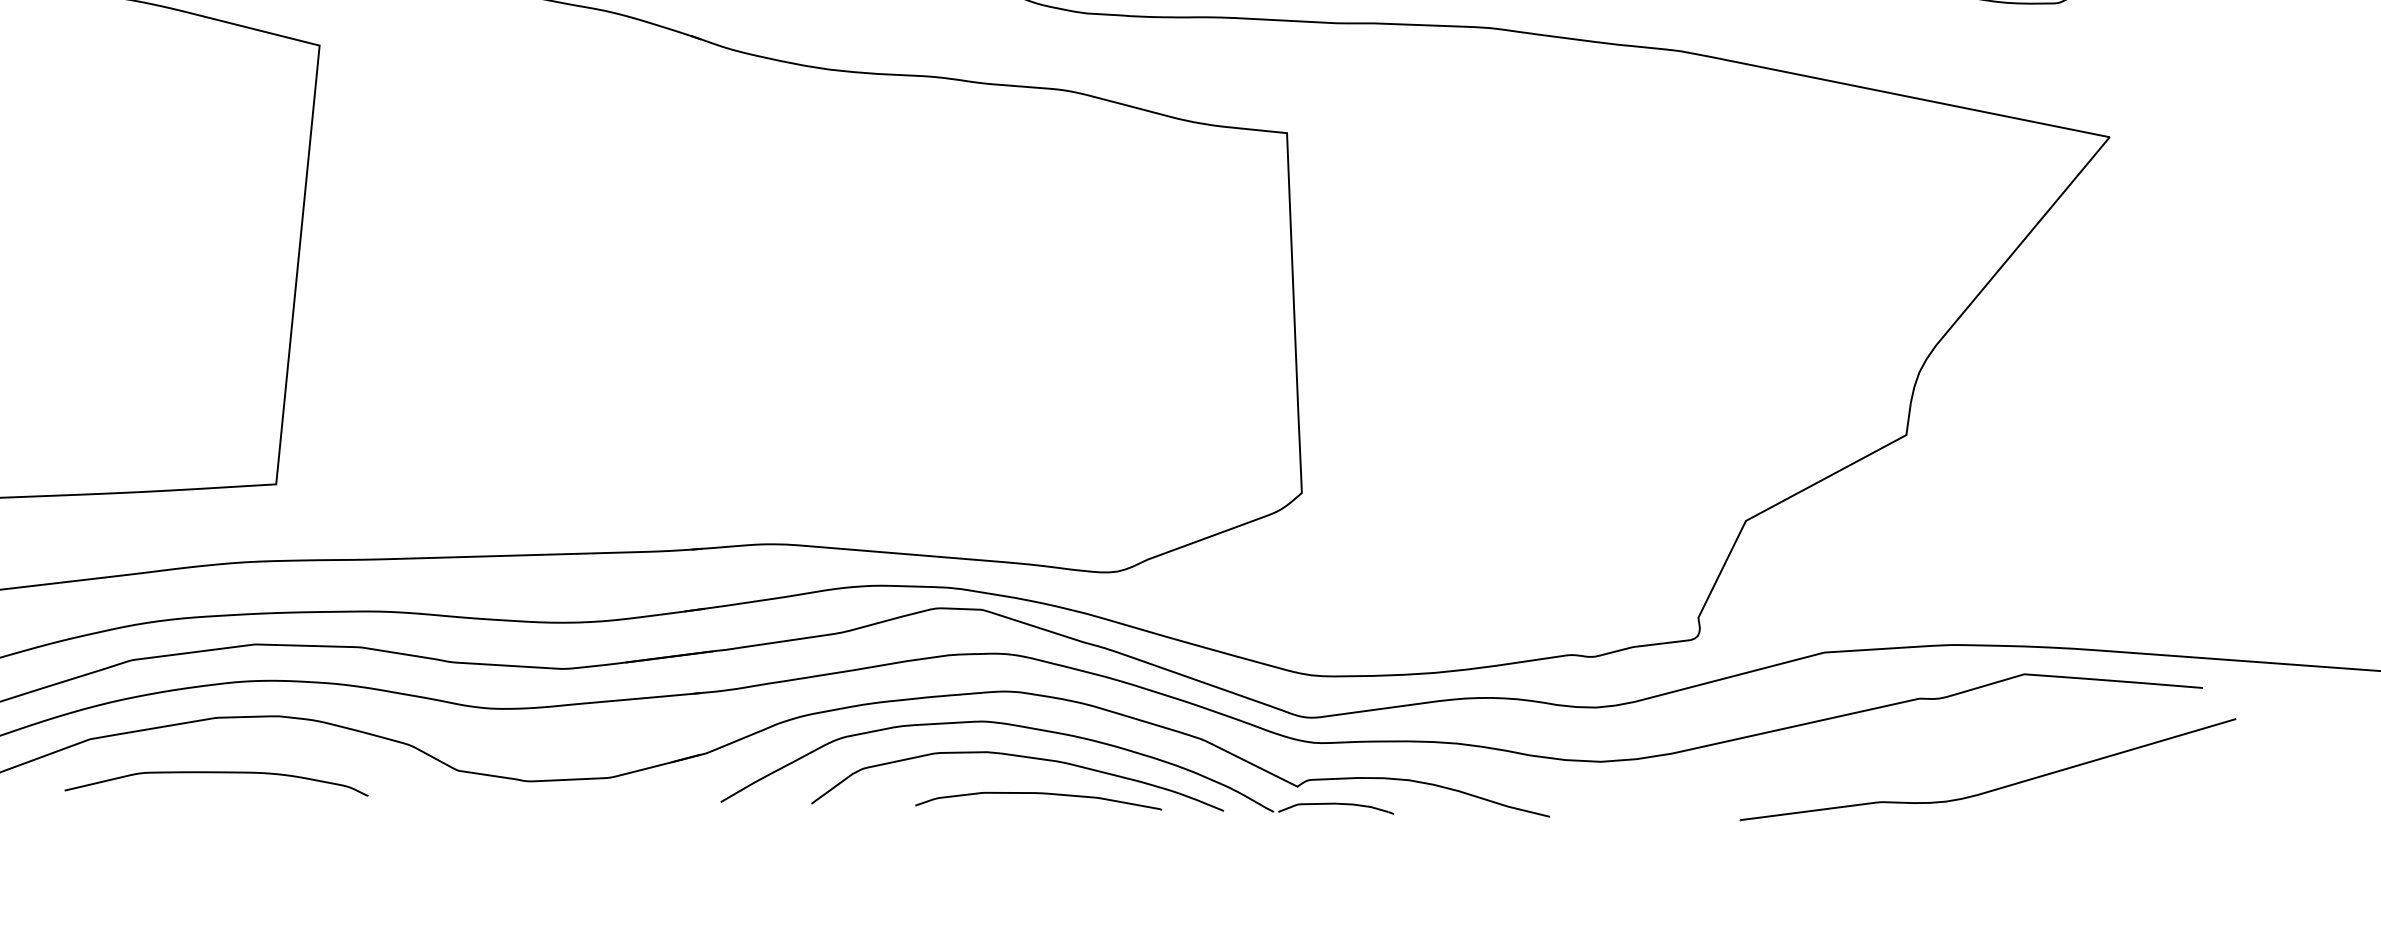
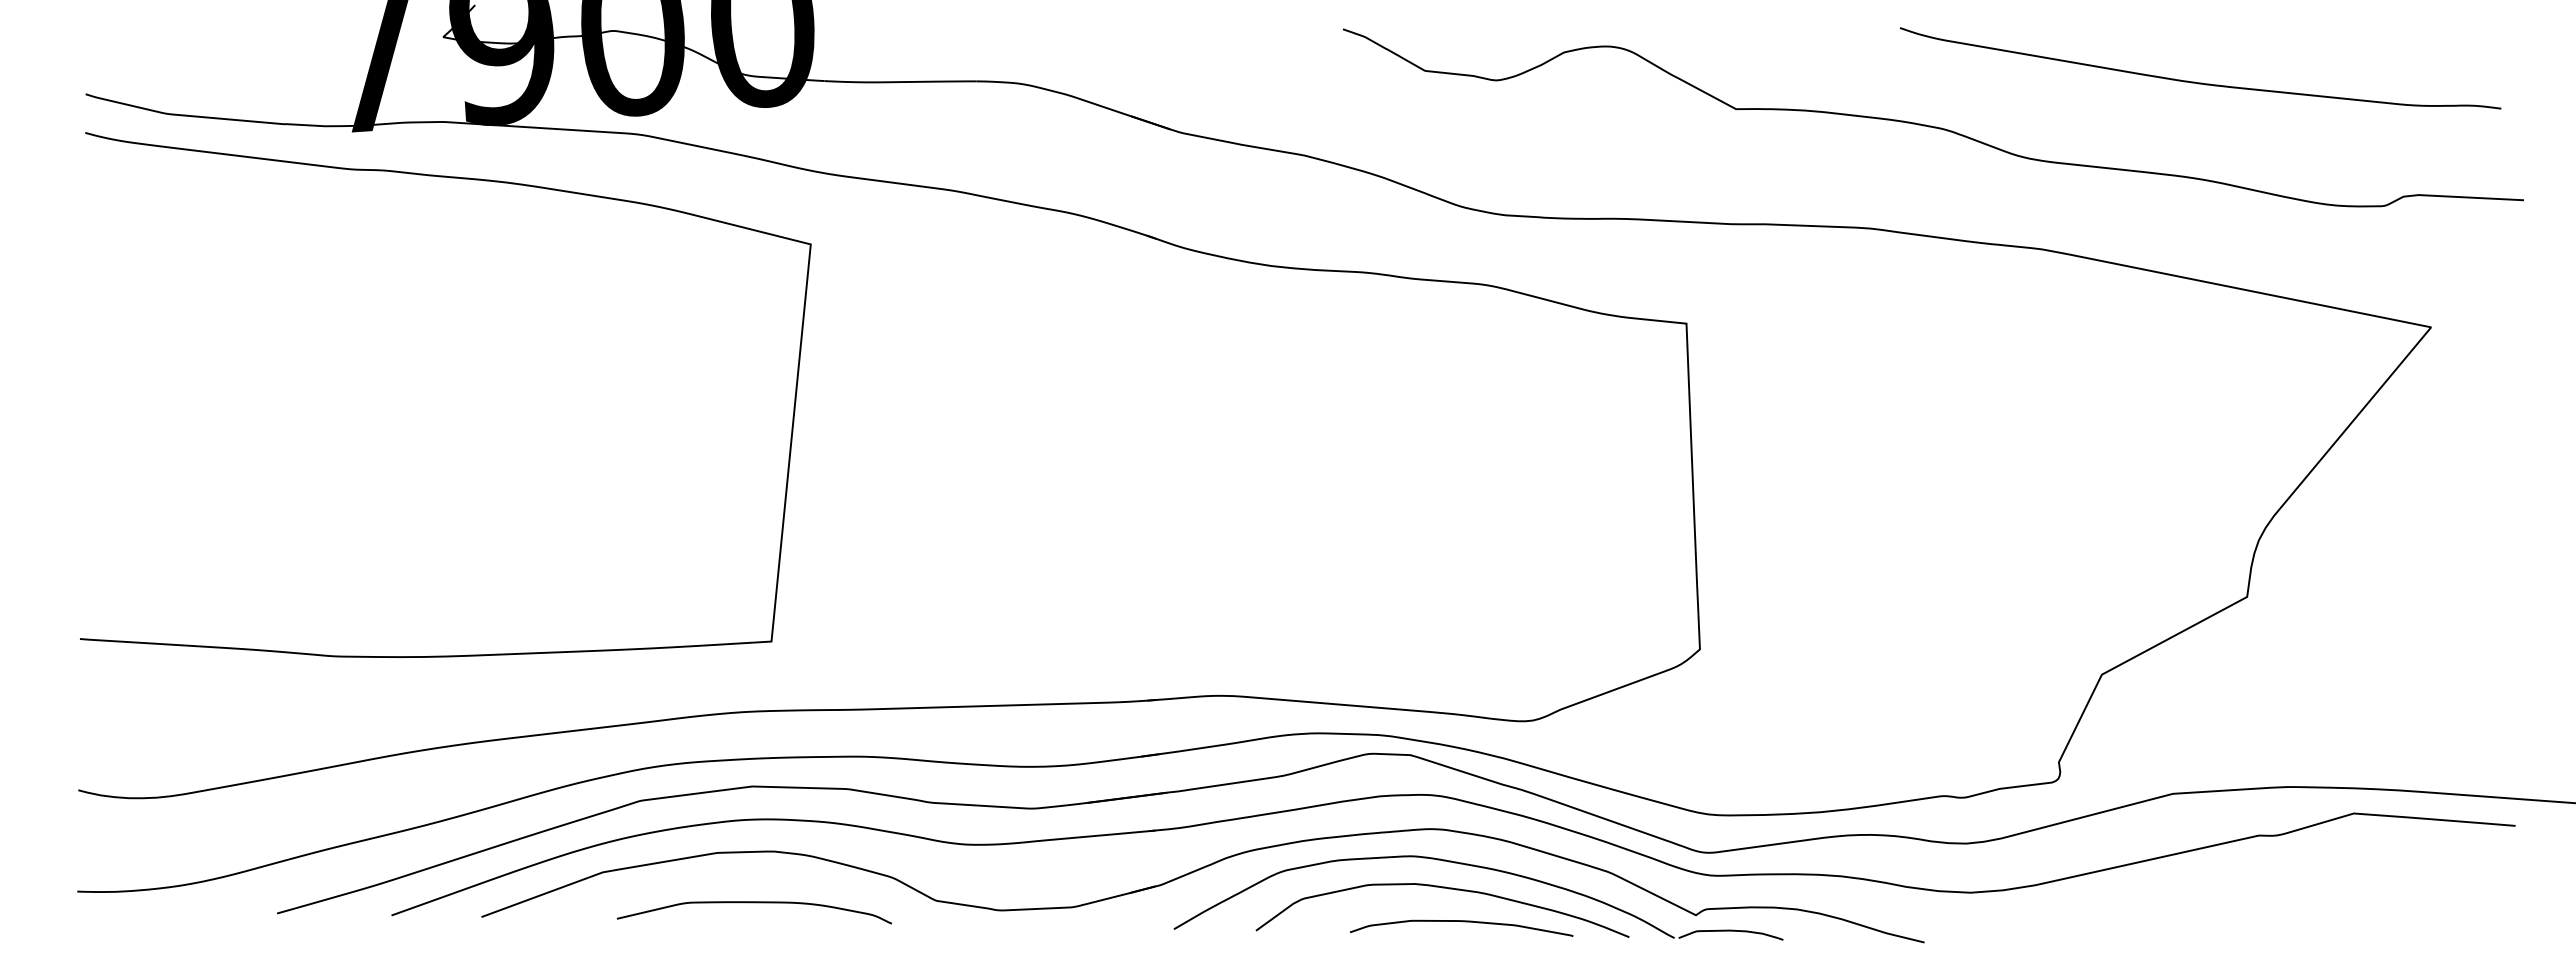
curve: (216, 773) -> (754, 903), moved
part: (1992, 789) -> (2325, 917), removed

